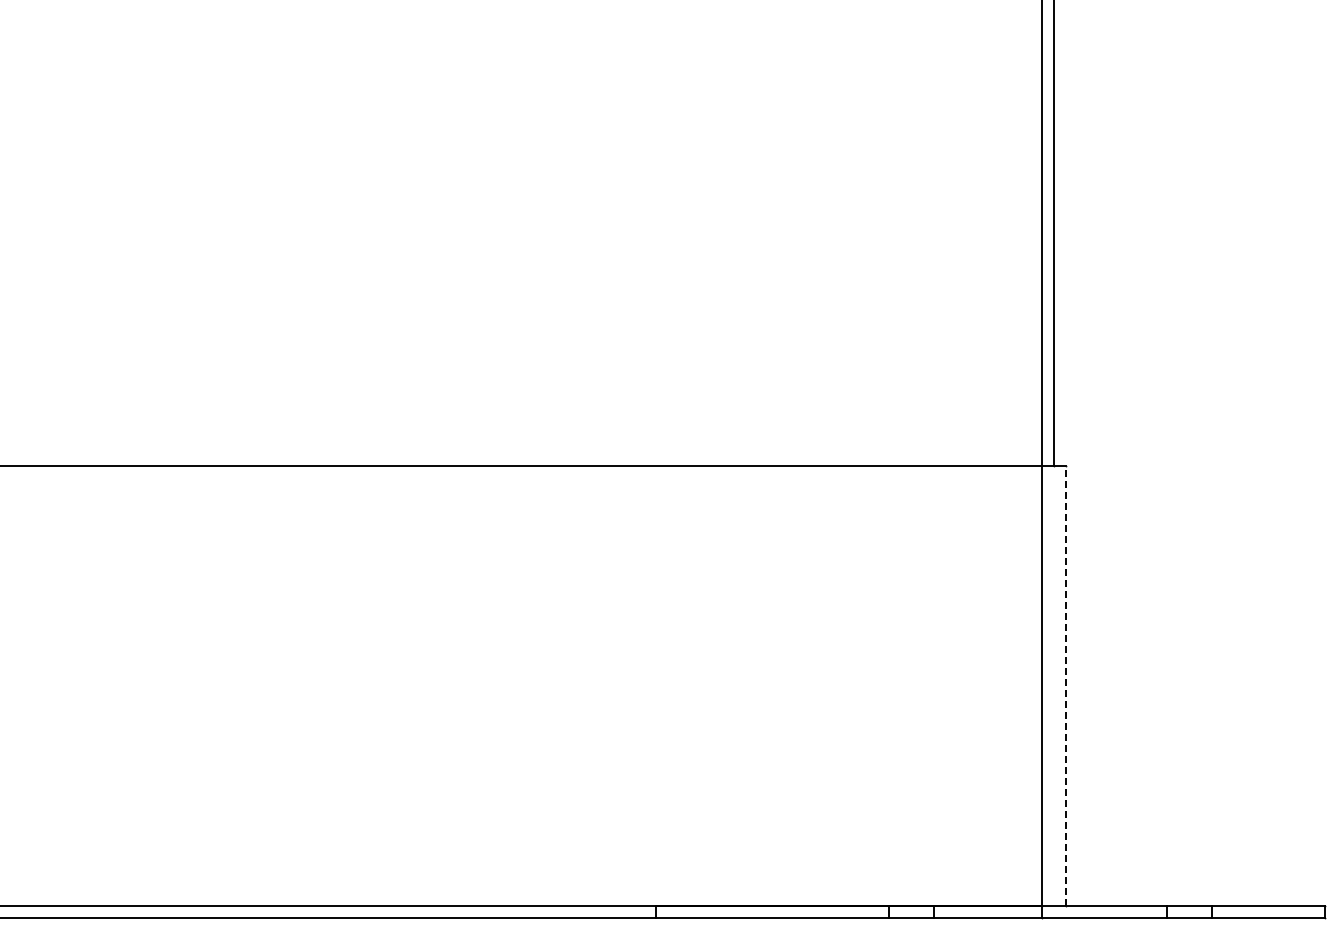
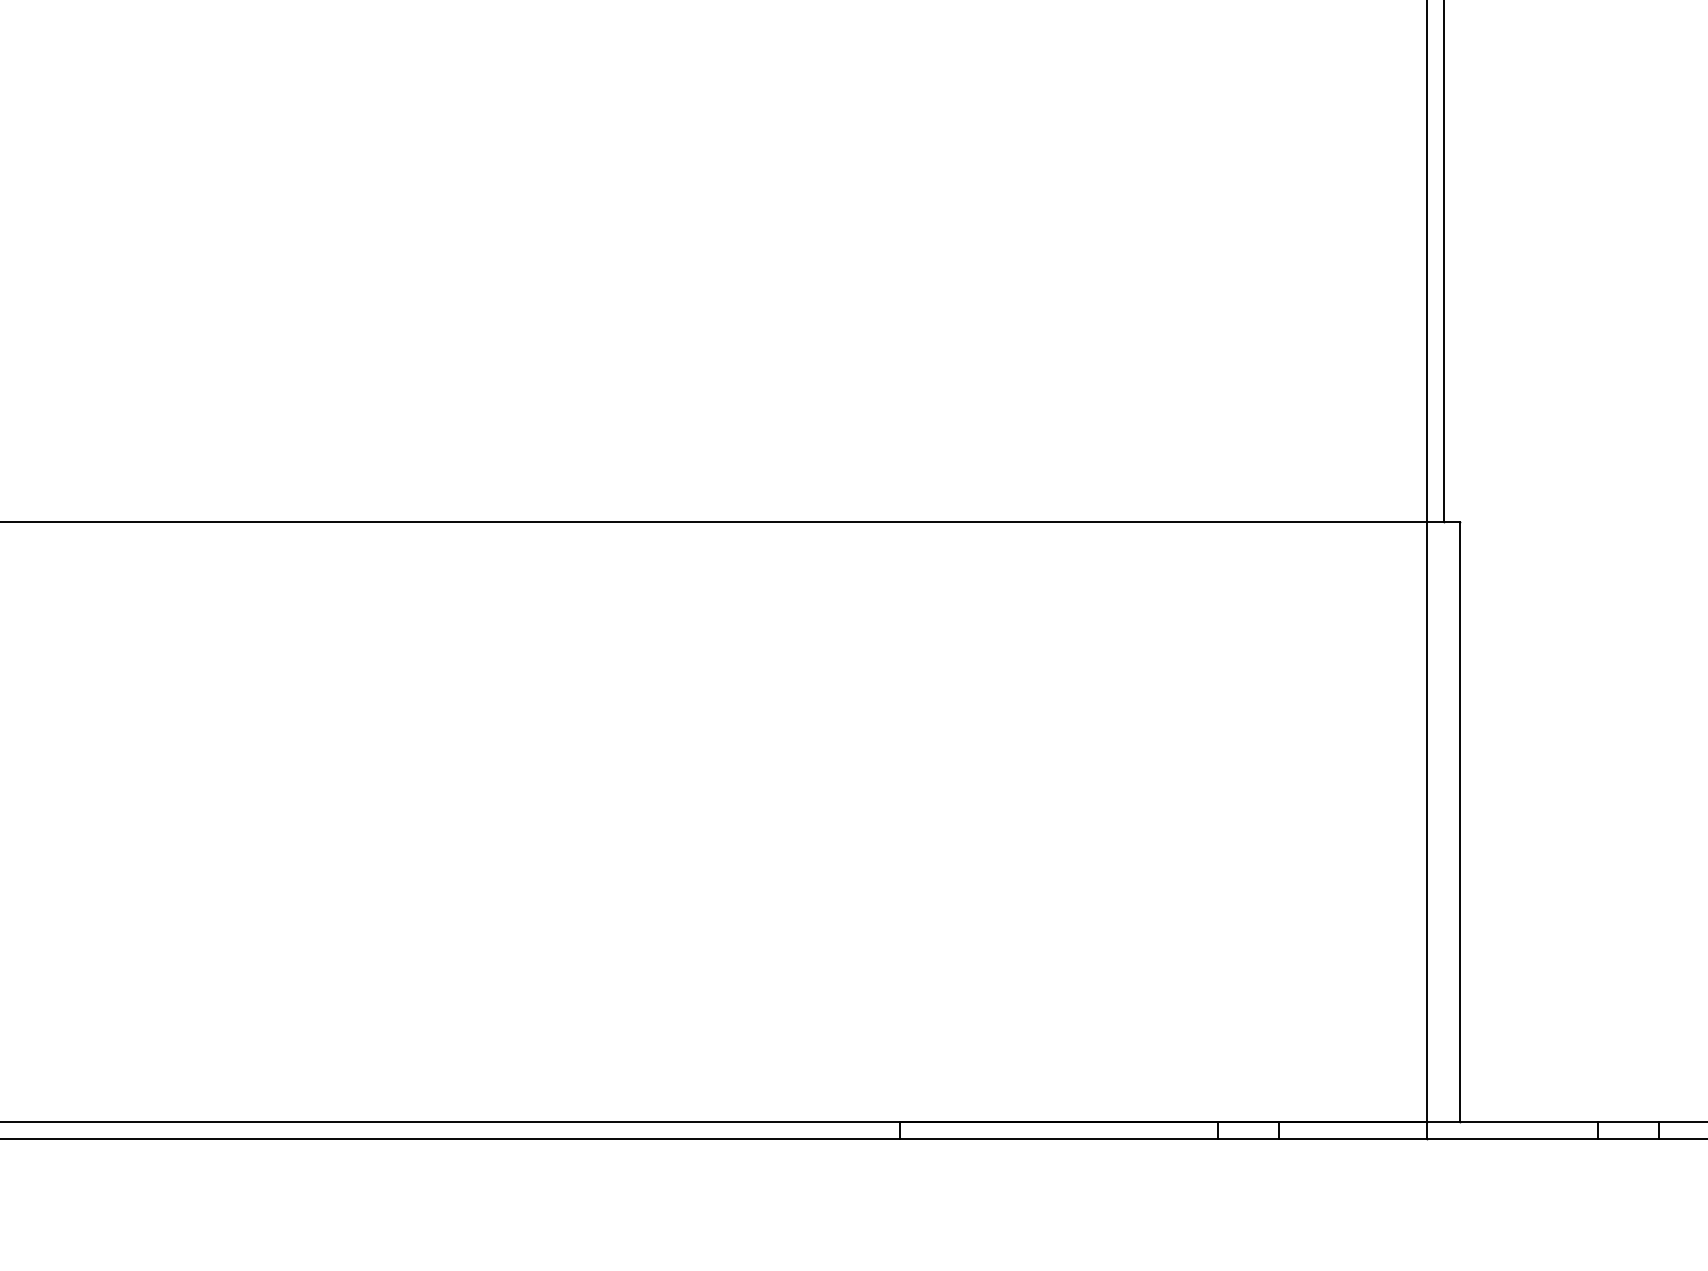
line: (1066, 686) -> (1460, 822), dashed -> solid

